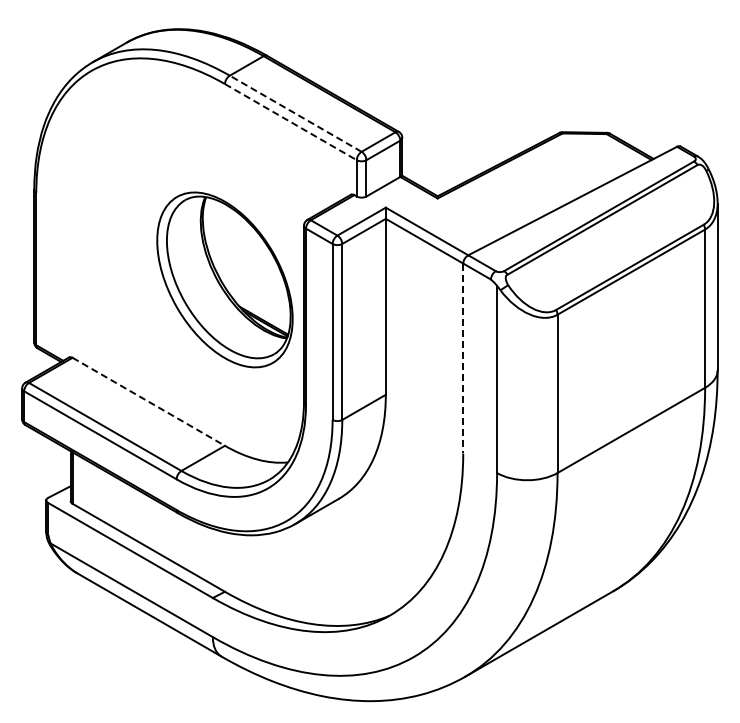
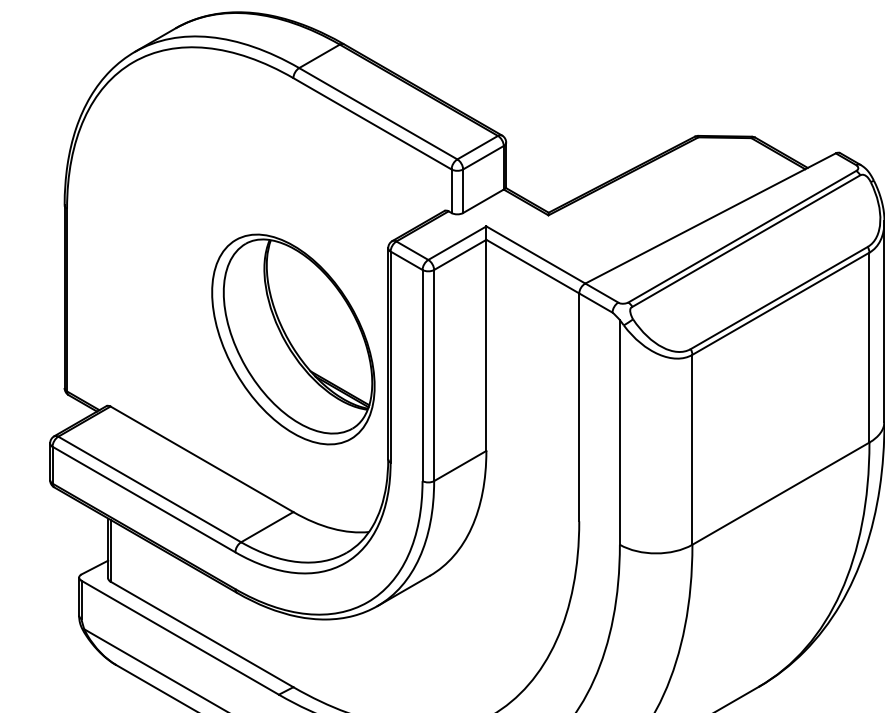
line: (295, 113) -> (378, 113), dashed -> solid
line: (291, 122) -> (373, 124), dashed -> solid
part: (224, 279) -> (292, 338), moved
line: (463, 358) -> (579, 407), dashed -> solid
line: (148, 401) -> (201, 458), dashed -> solid

